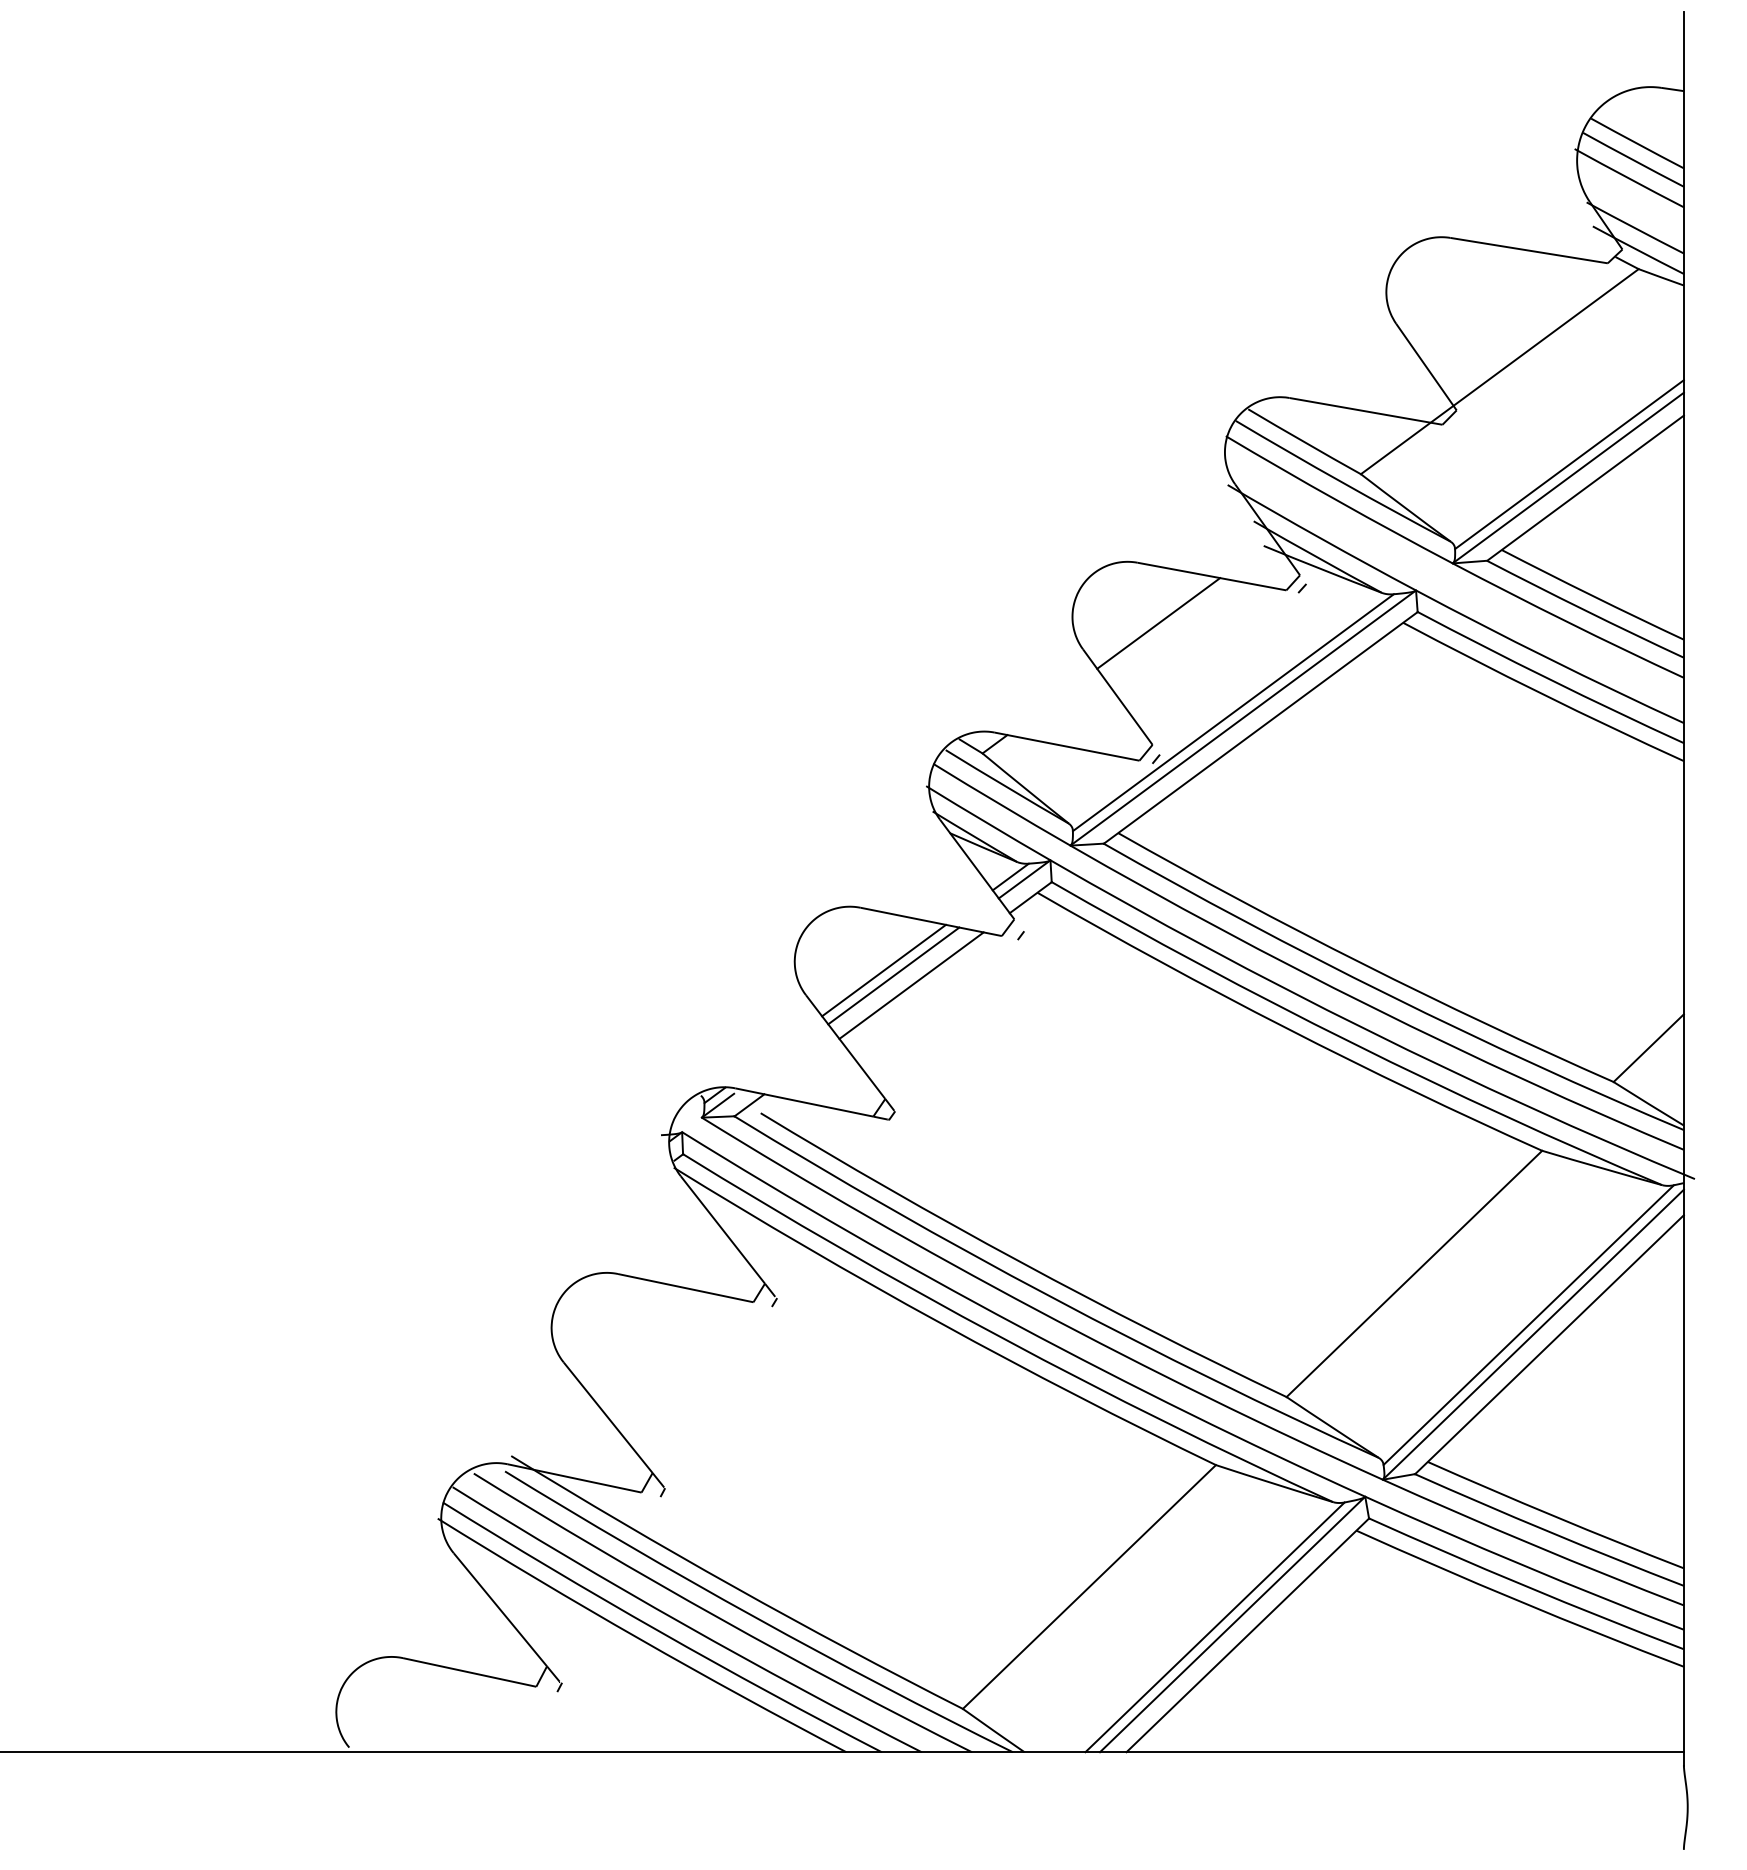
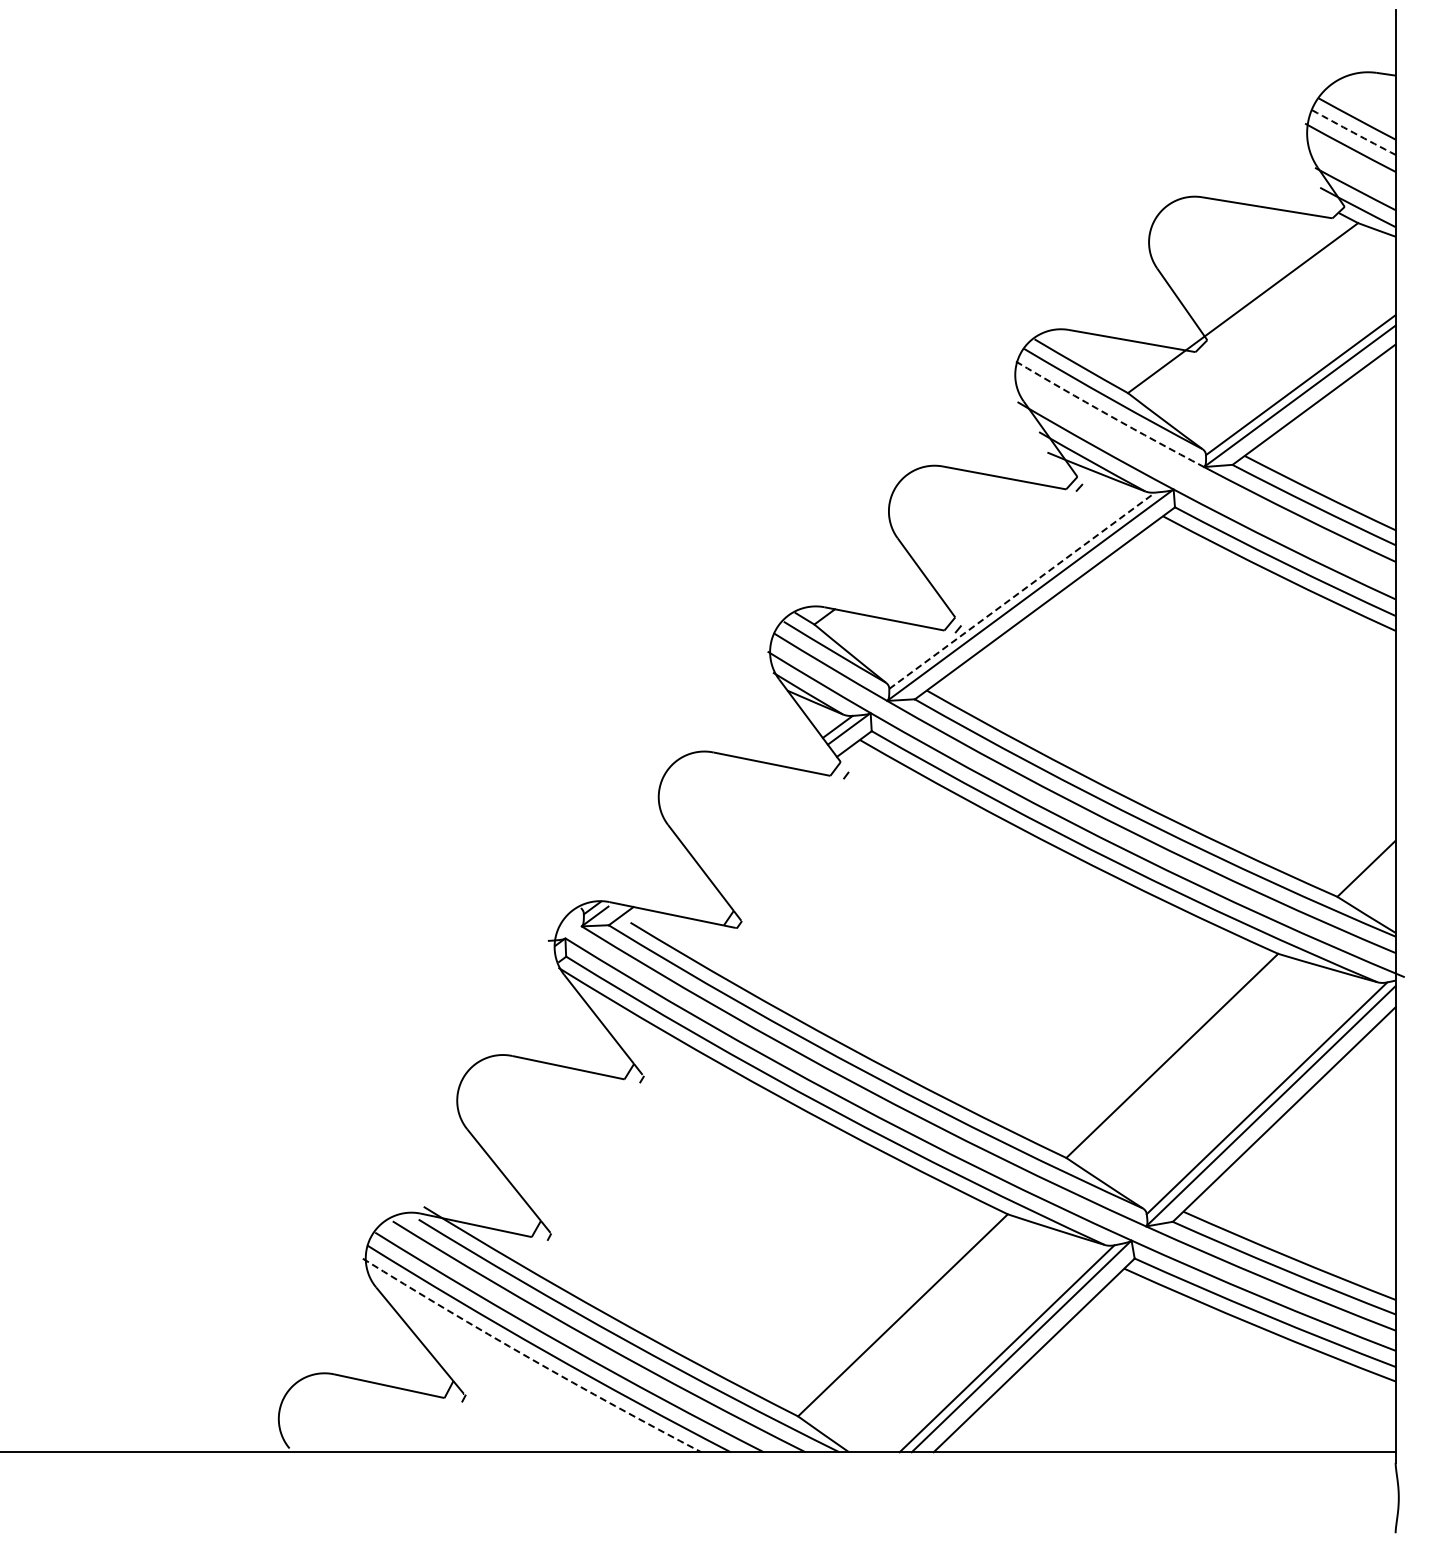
arc: (1633, 159) -> (1353, 132), solid -> dashed
arc: (1338, 501) -> (1109, 415), solid -> dashed
line: (1158, 623) -> (960, 516), removed
line: (1233, 712) -> (1022, 590), solid -> dashed
line: (883, 970) -> (732, 804), removed
line: (893, 975) -> (740, 808), removed
line: (911, 985) -> (755, 816), removed
arc: (640, 1639) -> (530, 1358), solid -> dashed

